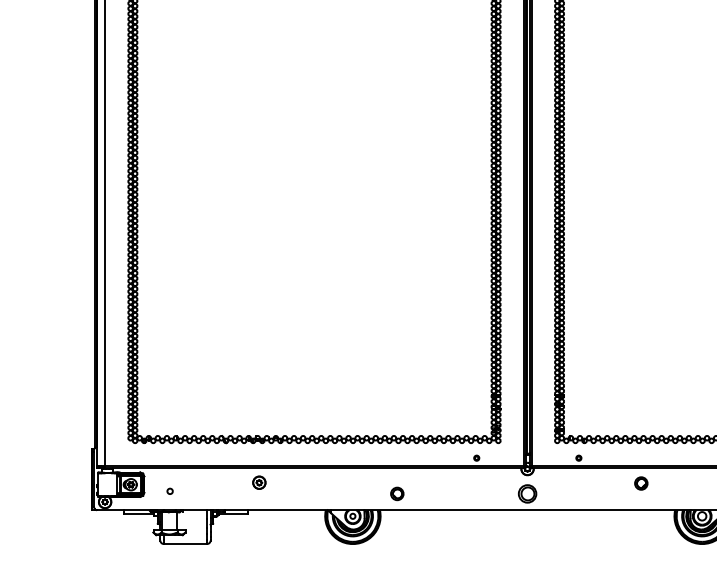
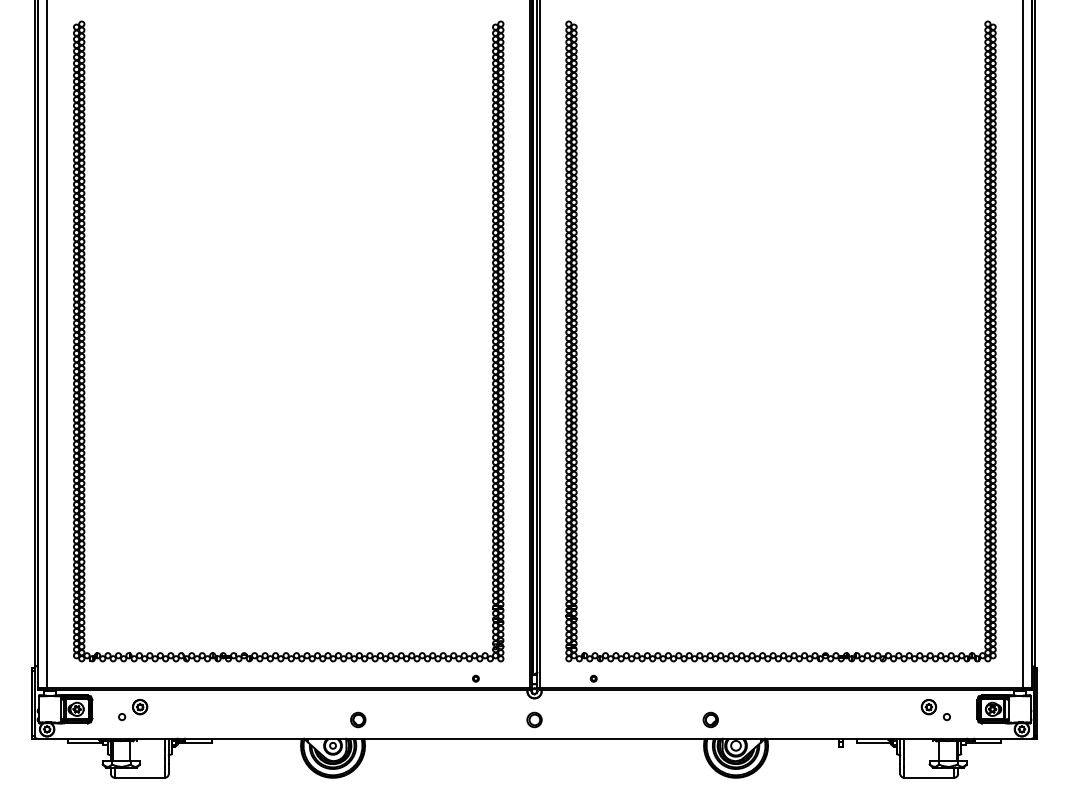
part: (259, 483) -> (140, 707), moved
part: (641, 483) -> (710, 719), moved
part: (397, 493) -> (358, 719), moved
part: (527, 493) -> (534, 719), size x0.71

